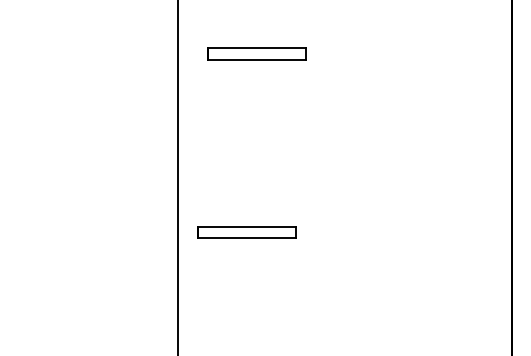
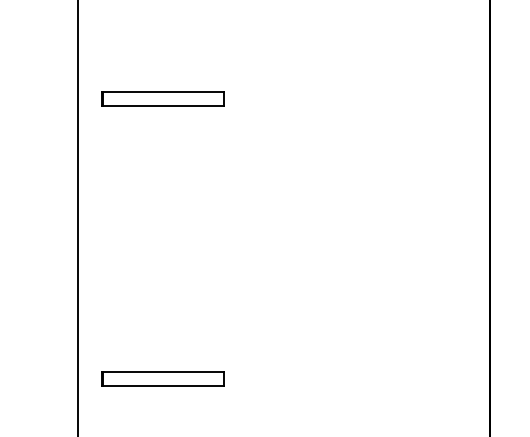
part: (256, 53) -> (162, 98), moved
part: (246, 232) -> (162, 378), moved

